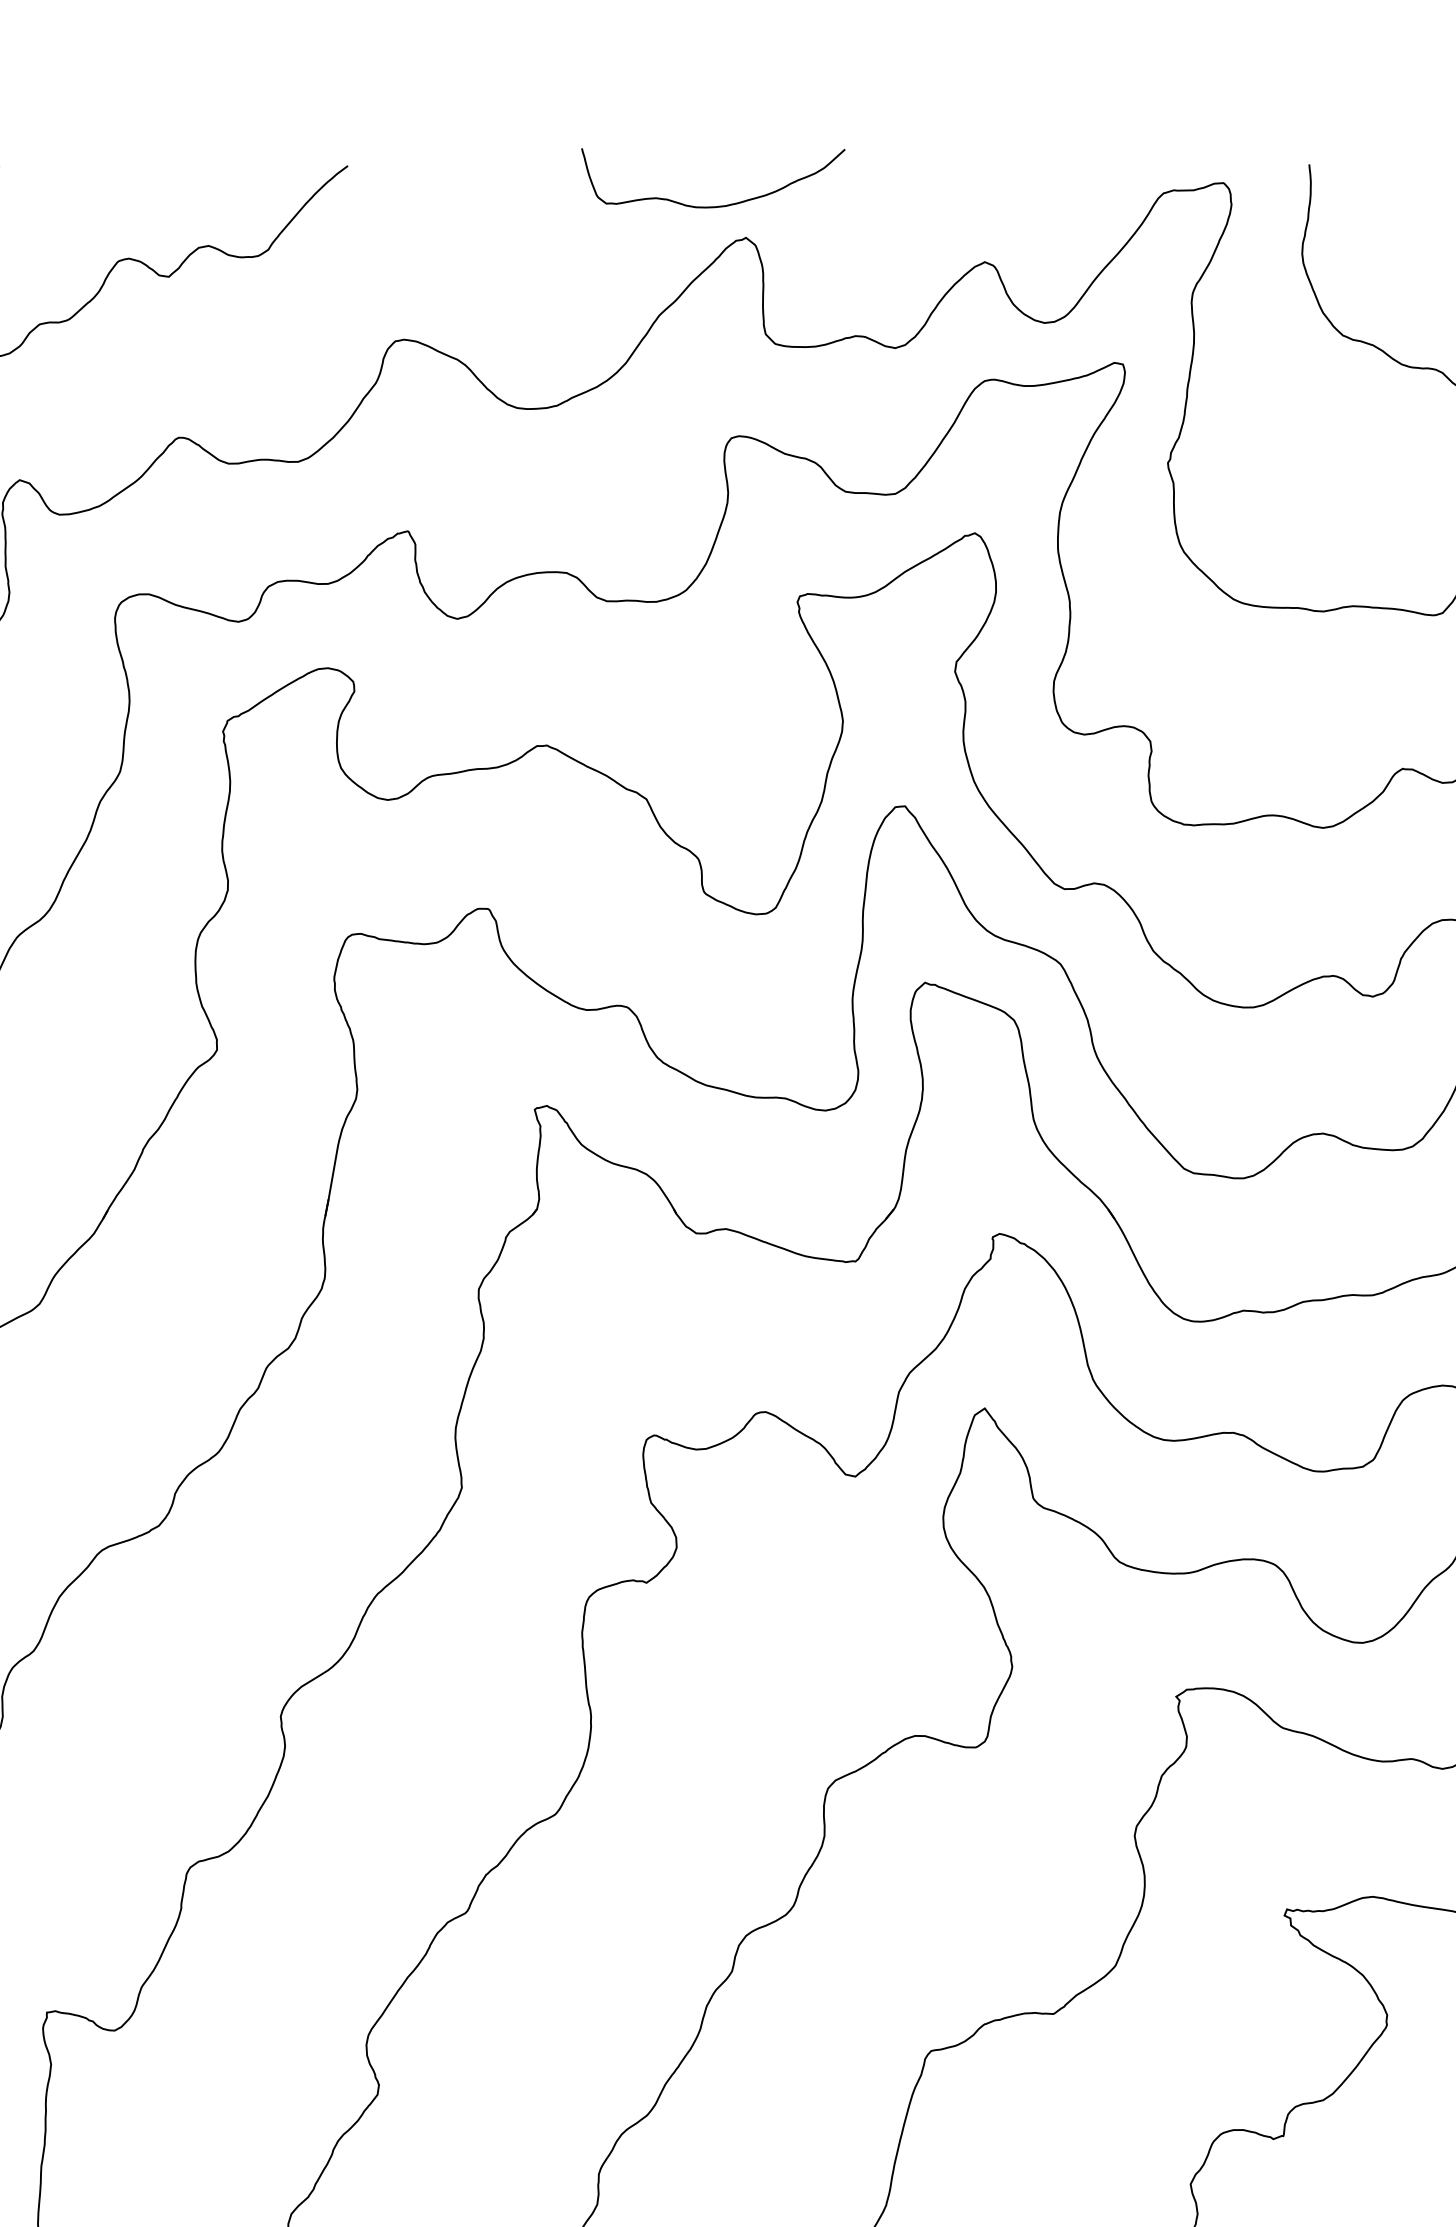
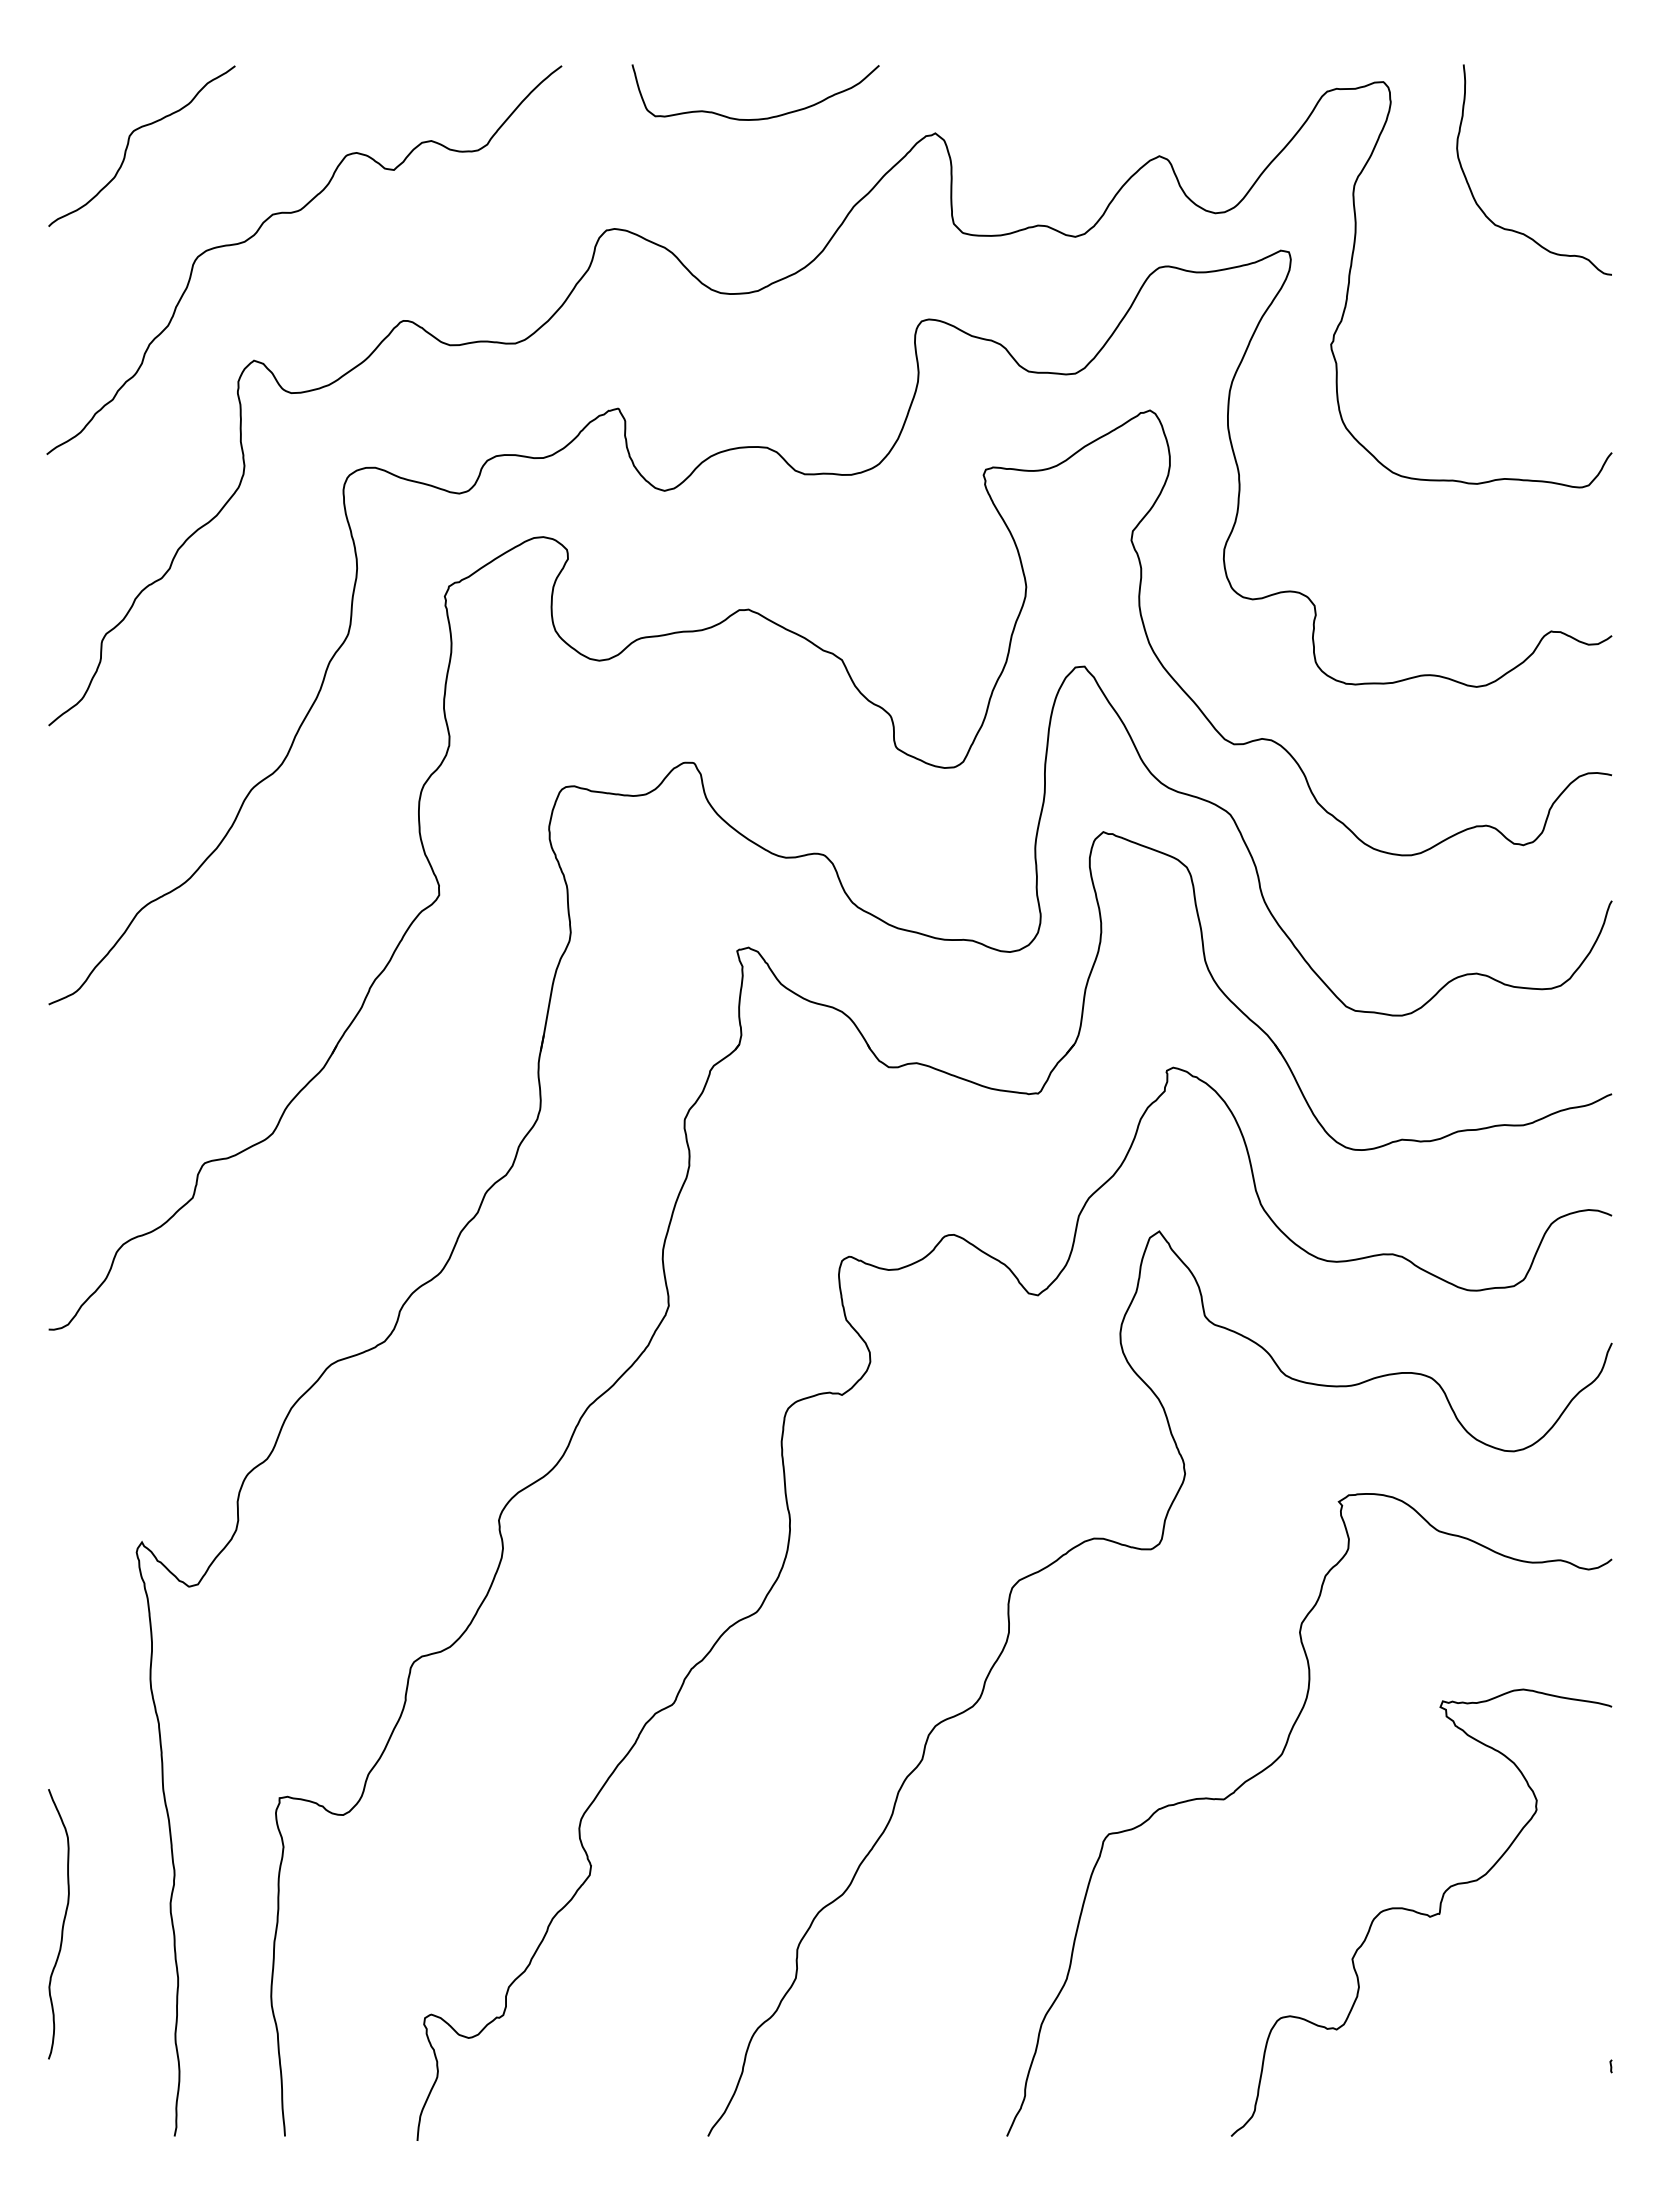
curve: (713, 205) -> (755, 118), moved

